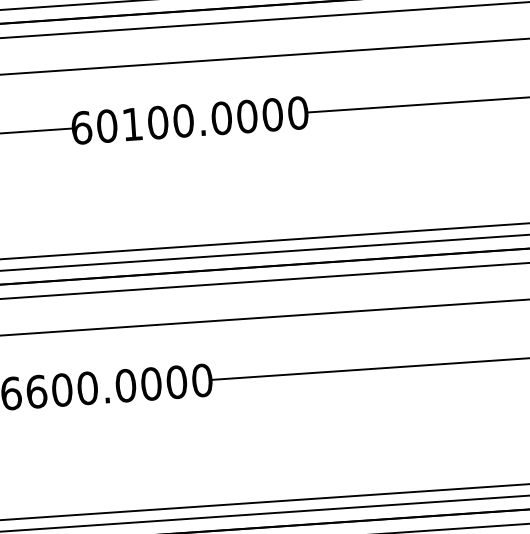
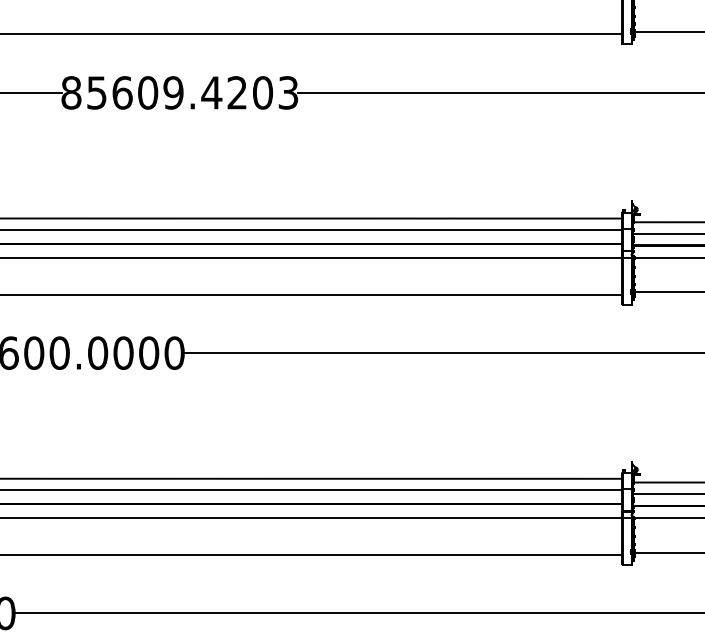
text: (189, 120) -> (179, 92), 60100.0000 -> 85609.4203

